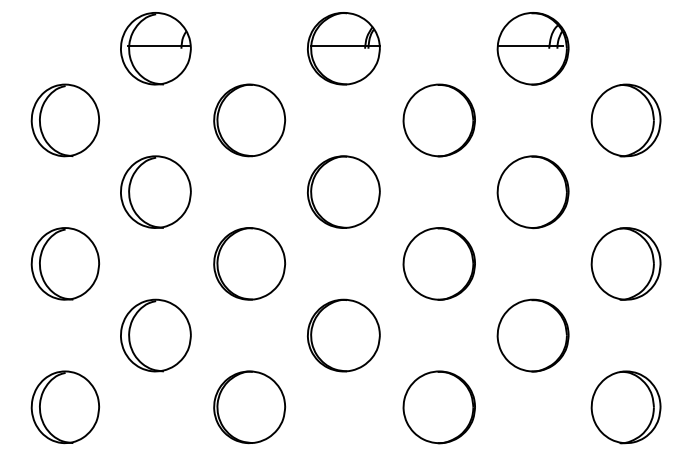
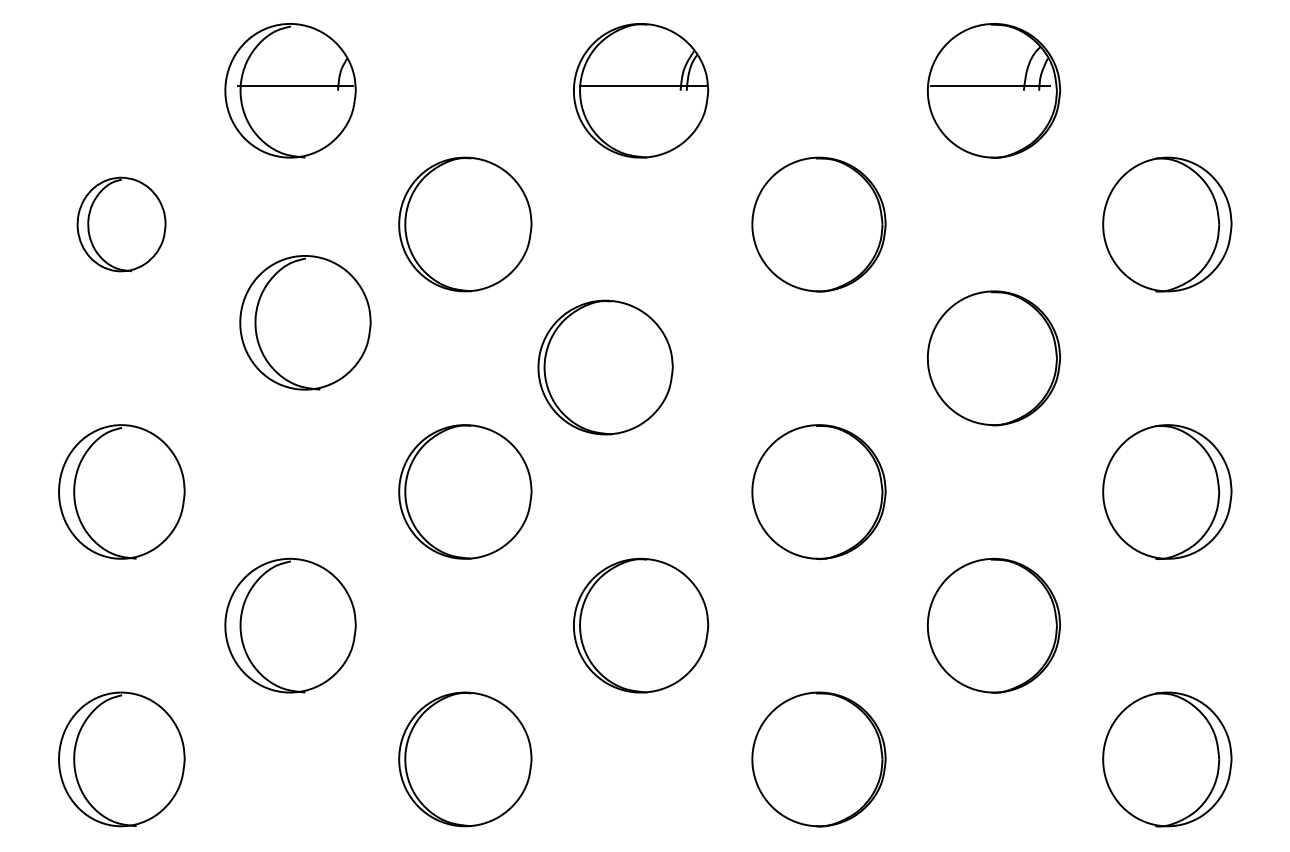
part: (64, 120) -> (120, 224), size x0.7
part: (155, 191) -> (304, 321), moved
part: (343, 191) -> (604, 366), moved

